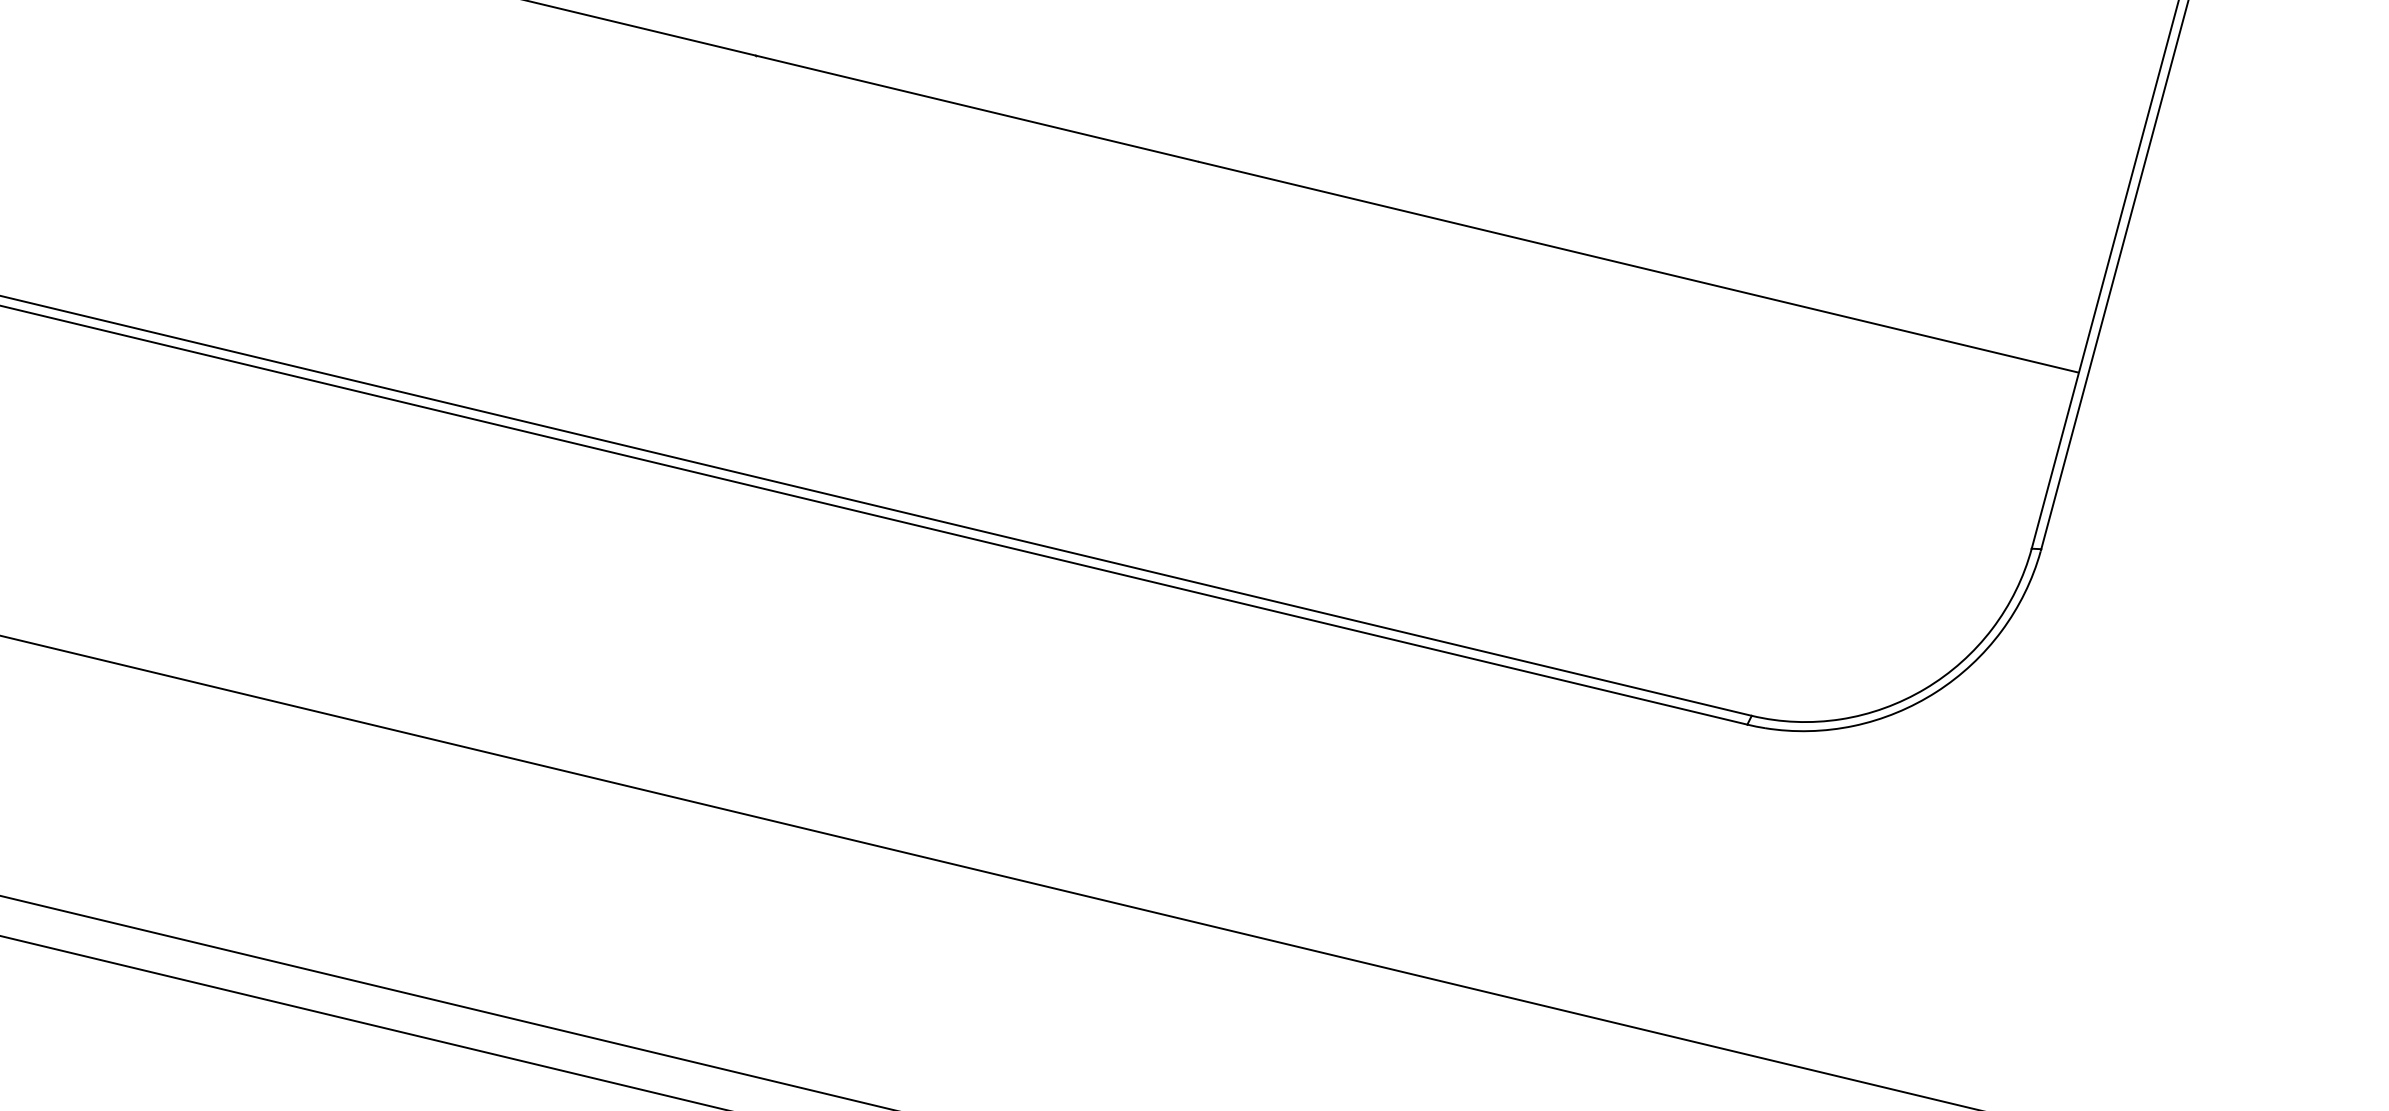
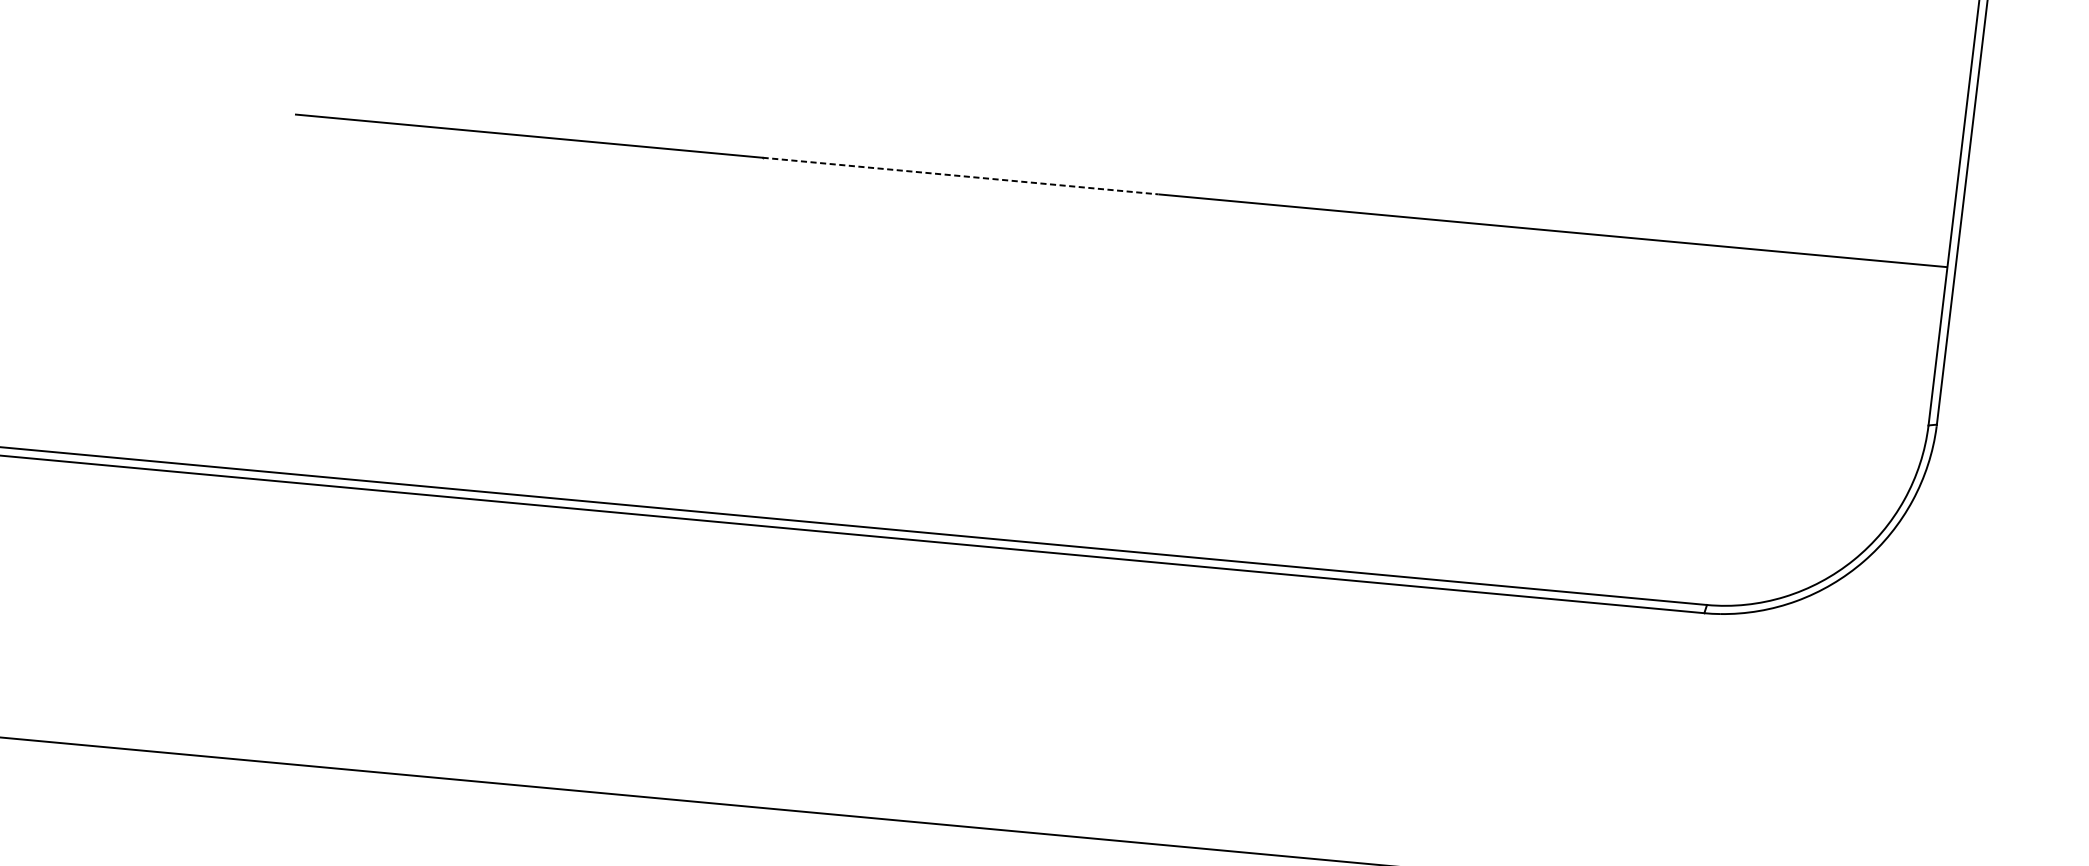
line: (977, 108) -> (961, 175), solid -> dashed

